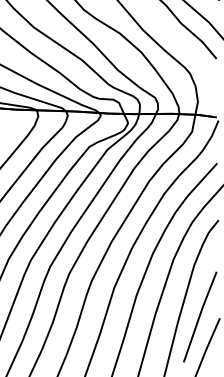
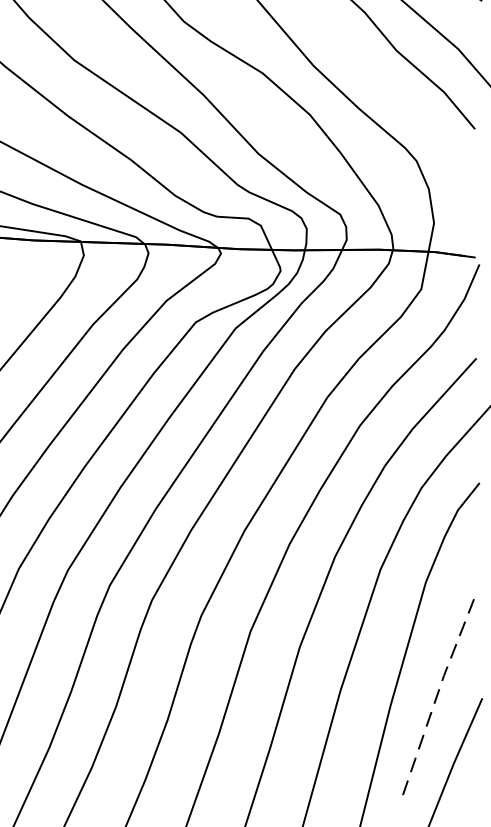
line: (199, 316) -> (437, 694), solid -> dashed

